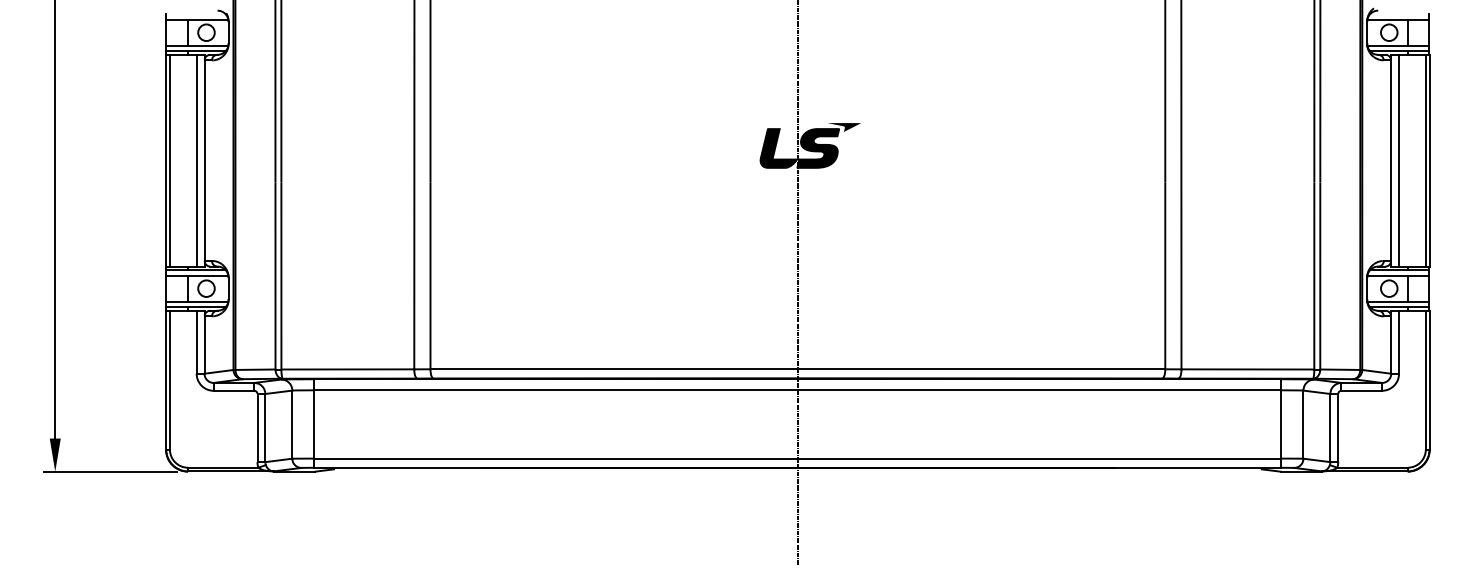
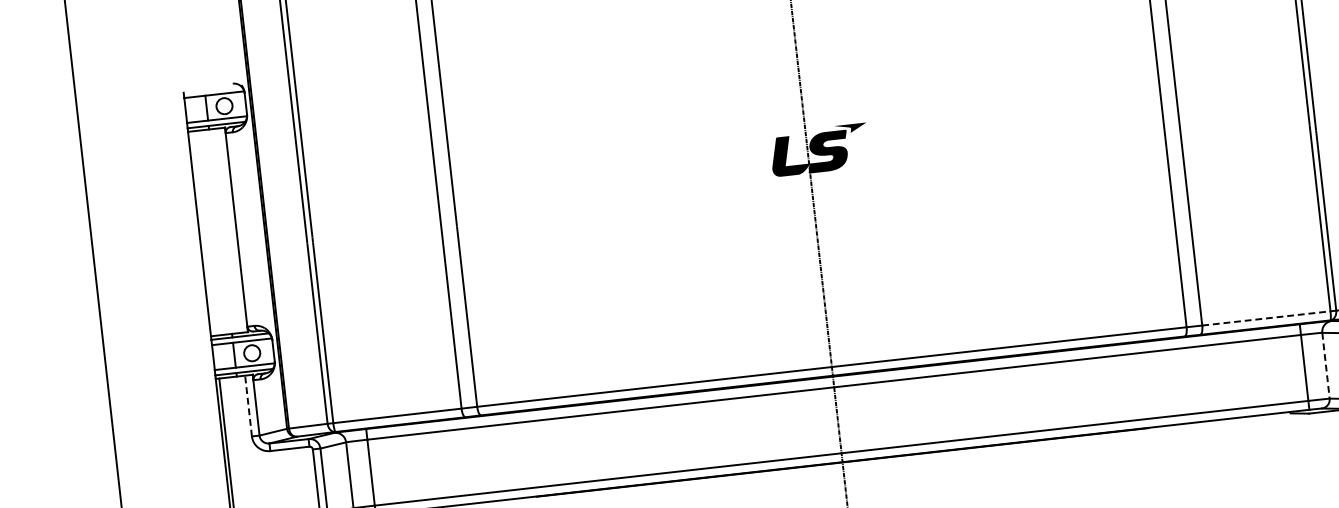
line: (169, 160) -> (202, 233), removed
line: (196, 160) -> (228, 230), removed
line: (196, 341) -> (248, 405), solid -> dashed
line: (1248, 369) -> (1266, 318), solid -> dashed
line: (1303, 425) -> (1326, 366), solid -> dashed

